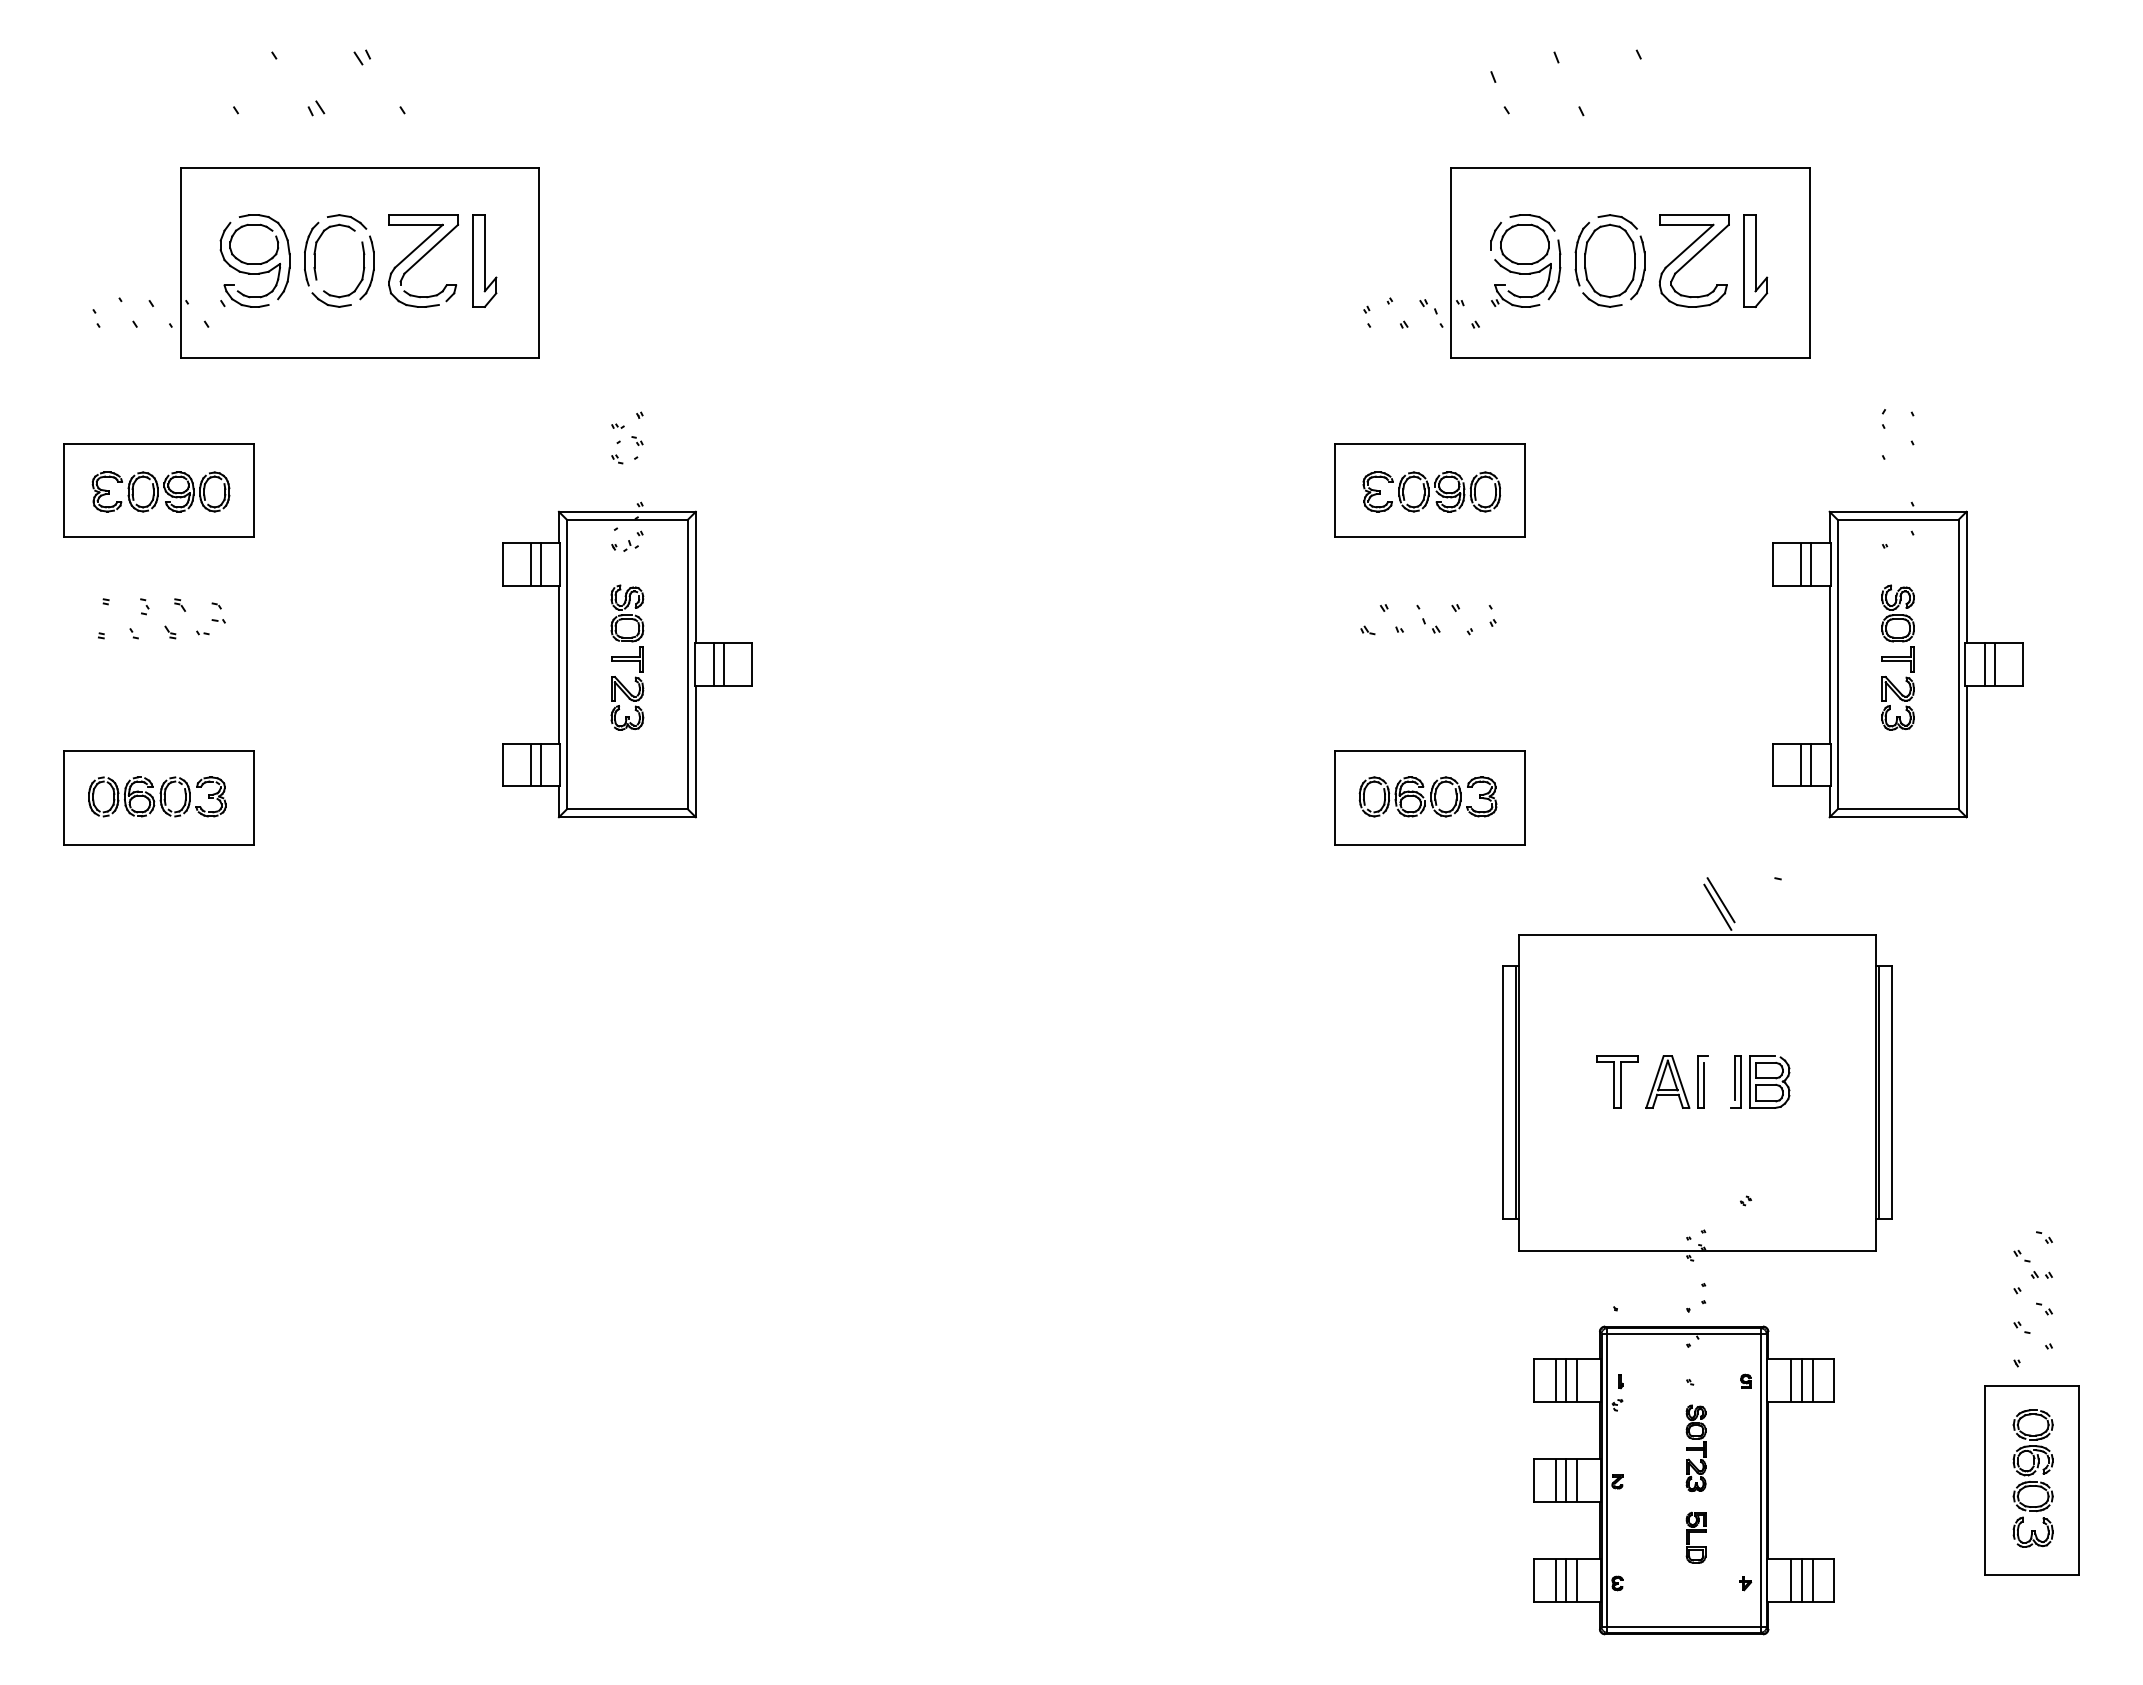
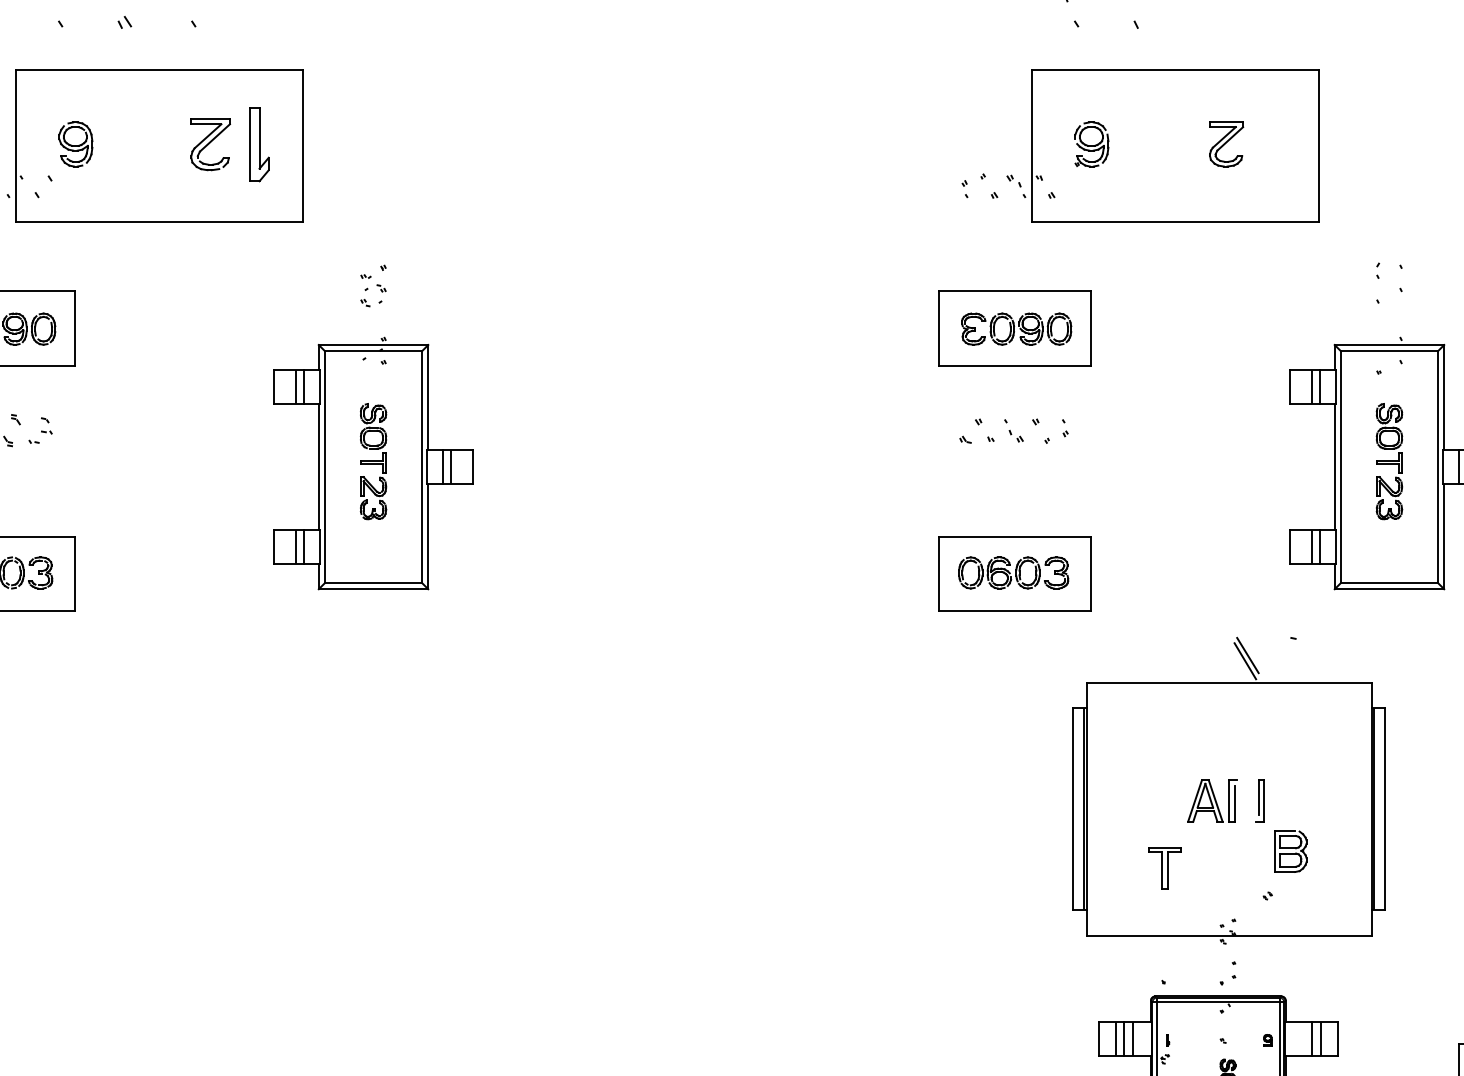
part: (254, 260) -> (75, 144), size x0.6
part: (315, 260) -> (124, 144), removed
part: (423, 260) -> (210, 144), size x0.7
part: (1525, 260) -> (1091, 144), size x0.6
part: (1609, 260) -> (1158, 144), removed
part: (1694, 260) -> (1226, 144), size x0.6
part: (1755, 260) -> (1275, 144), removed
part: (624, 545) -> (371, 371), removed
part: (1617, 1081) -> (1165, 867), moved
part: (1769, 1081) -> (1290, 850), moved
line: (1791, 1379) -> (1304, 1038), removed

